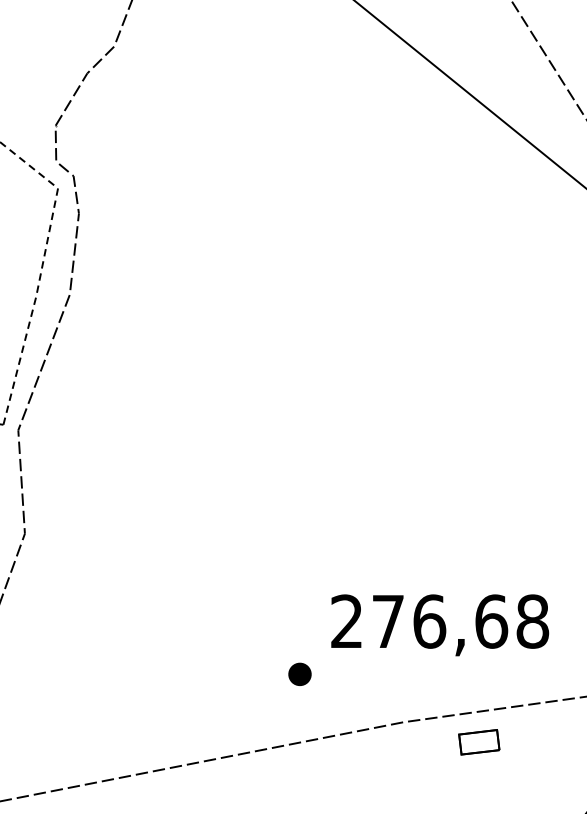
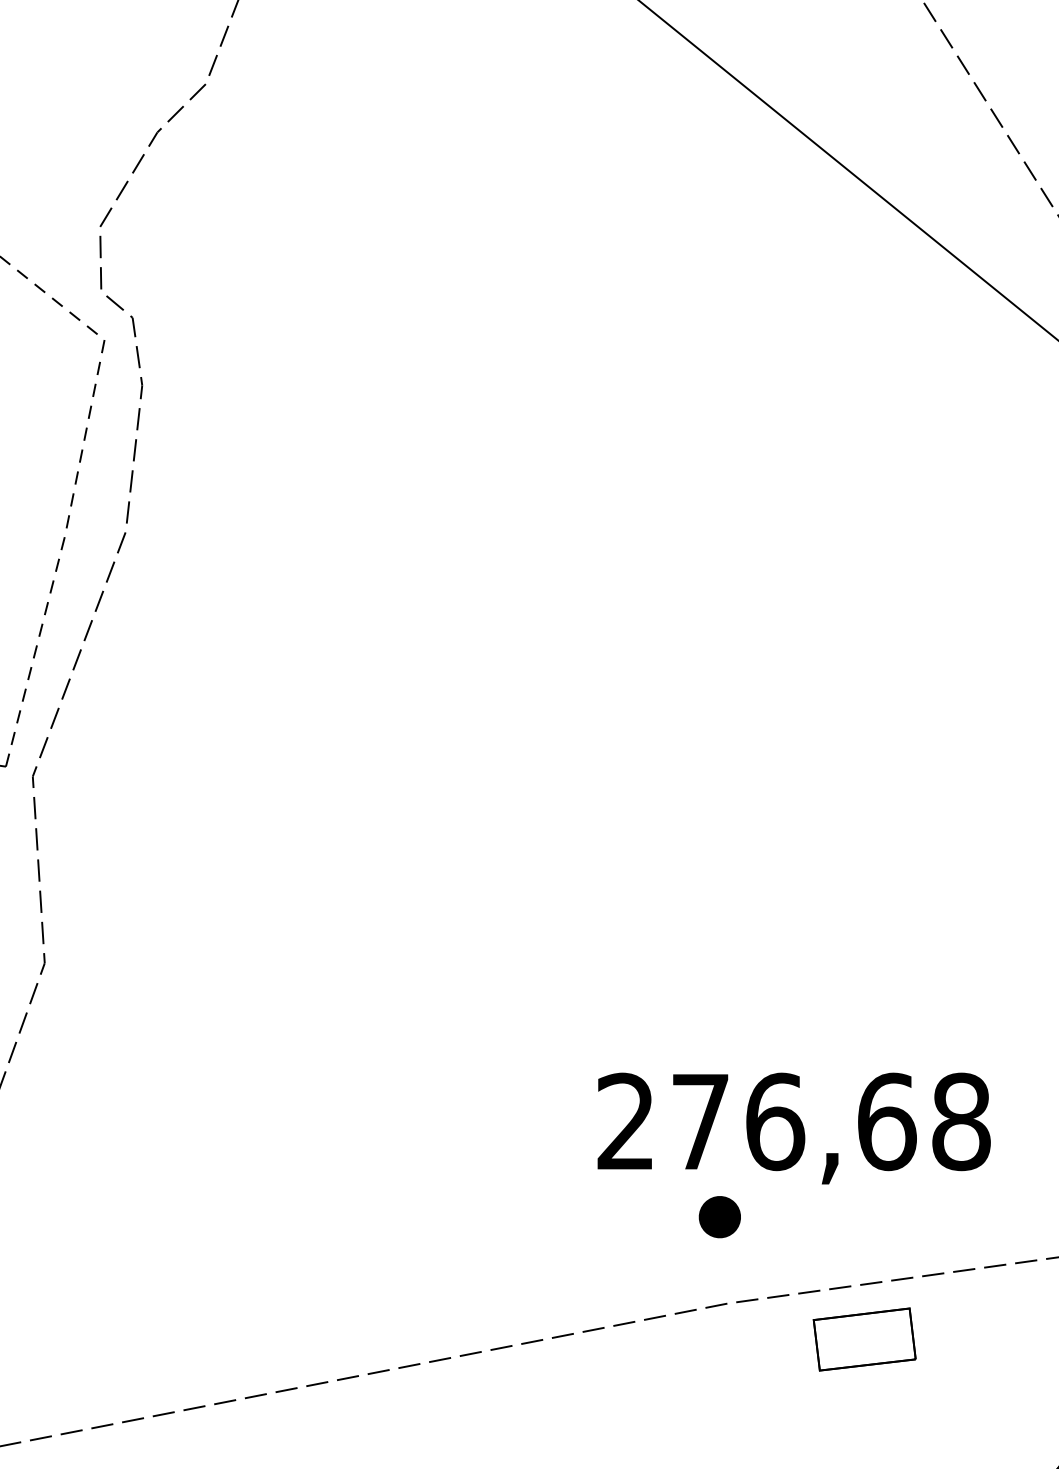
part: (299, 673) -> (719, 1215), moved
part: (479, 742) -> (865, 1340), size x1.4

